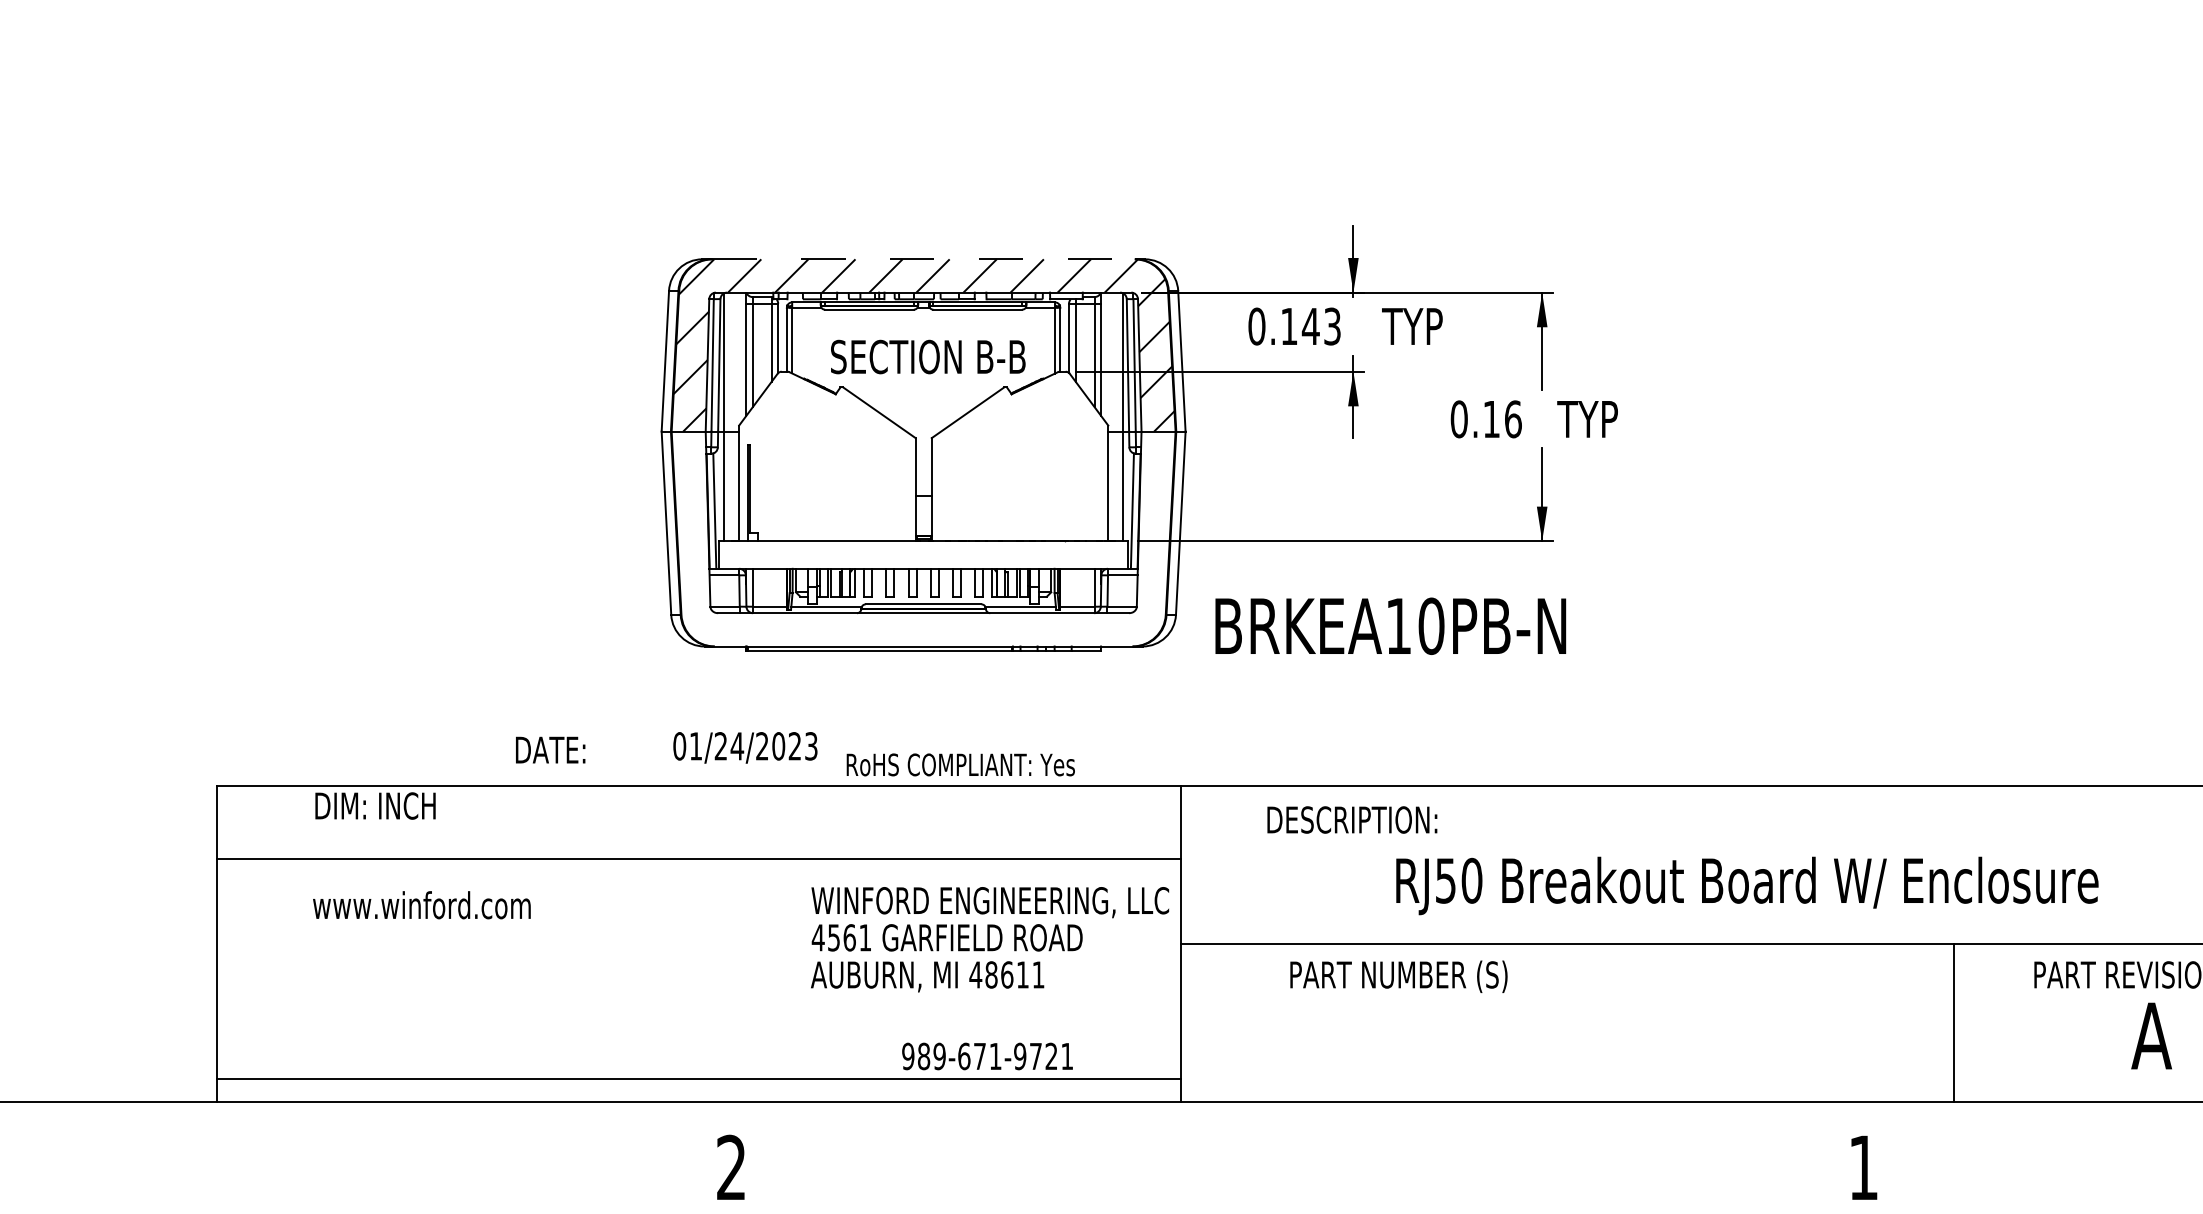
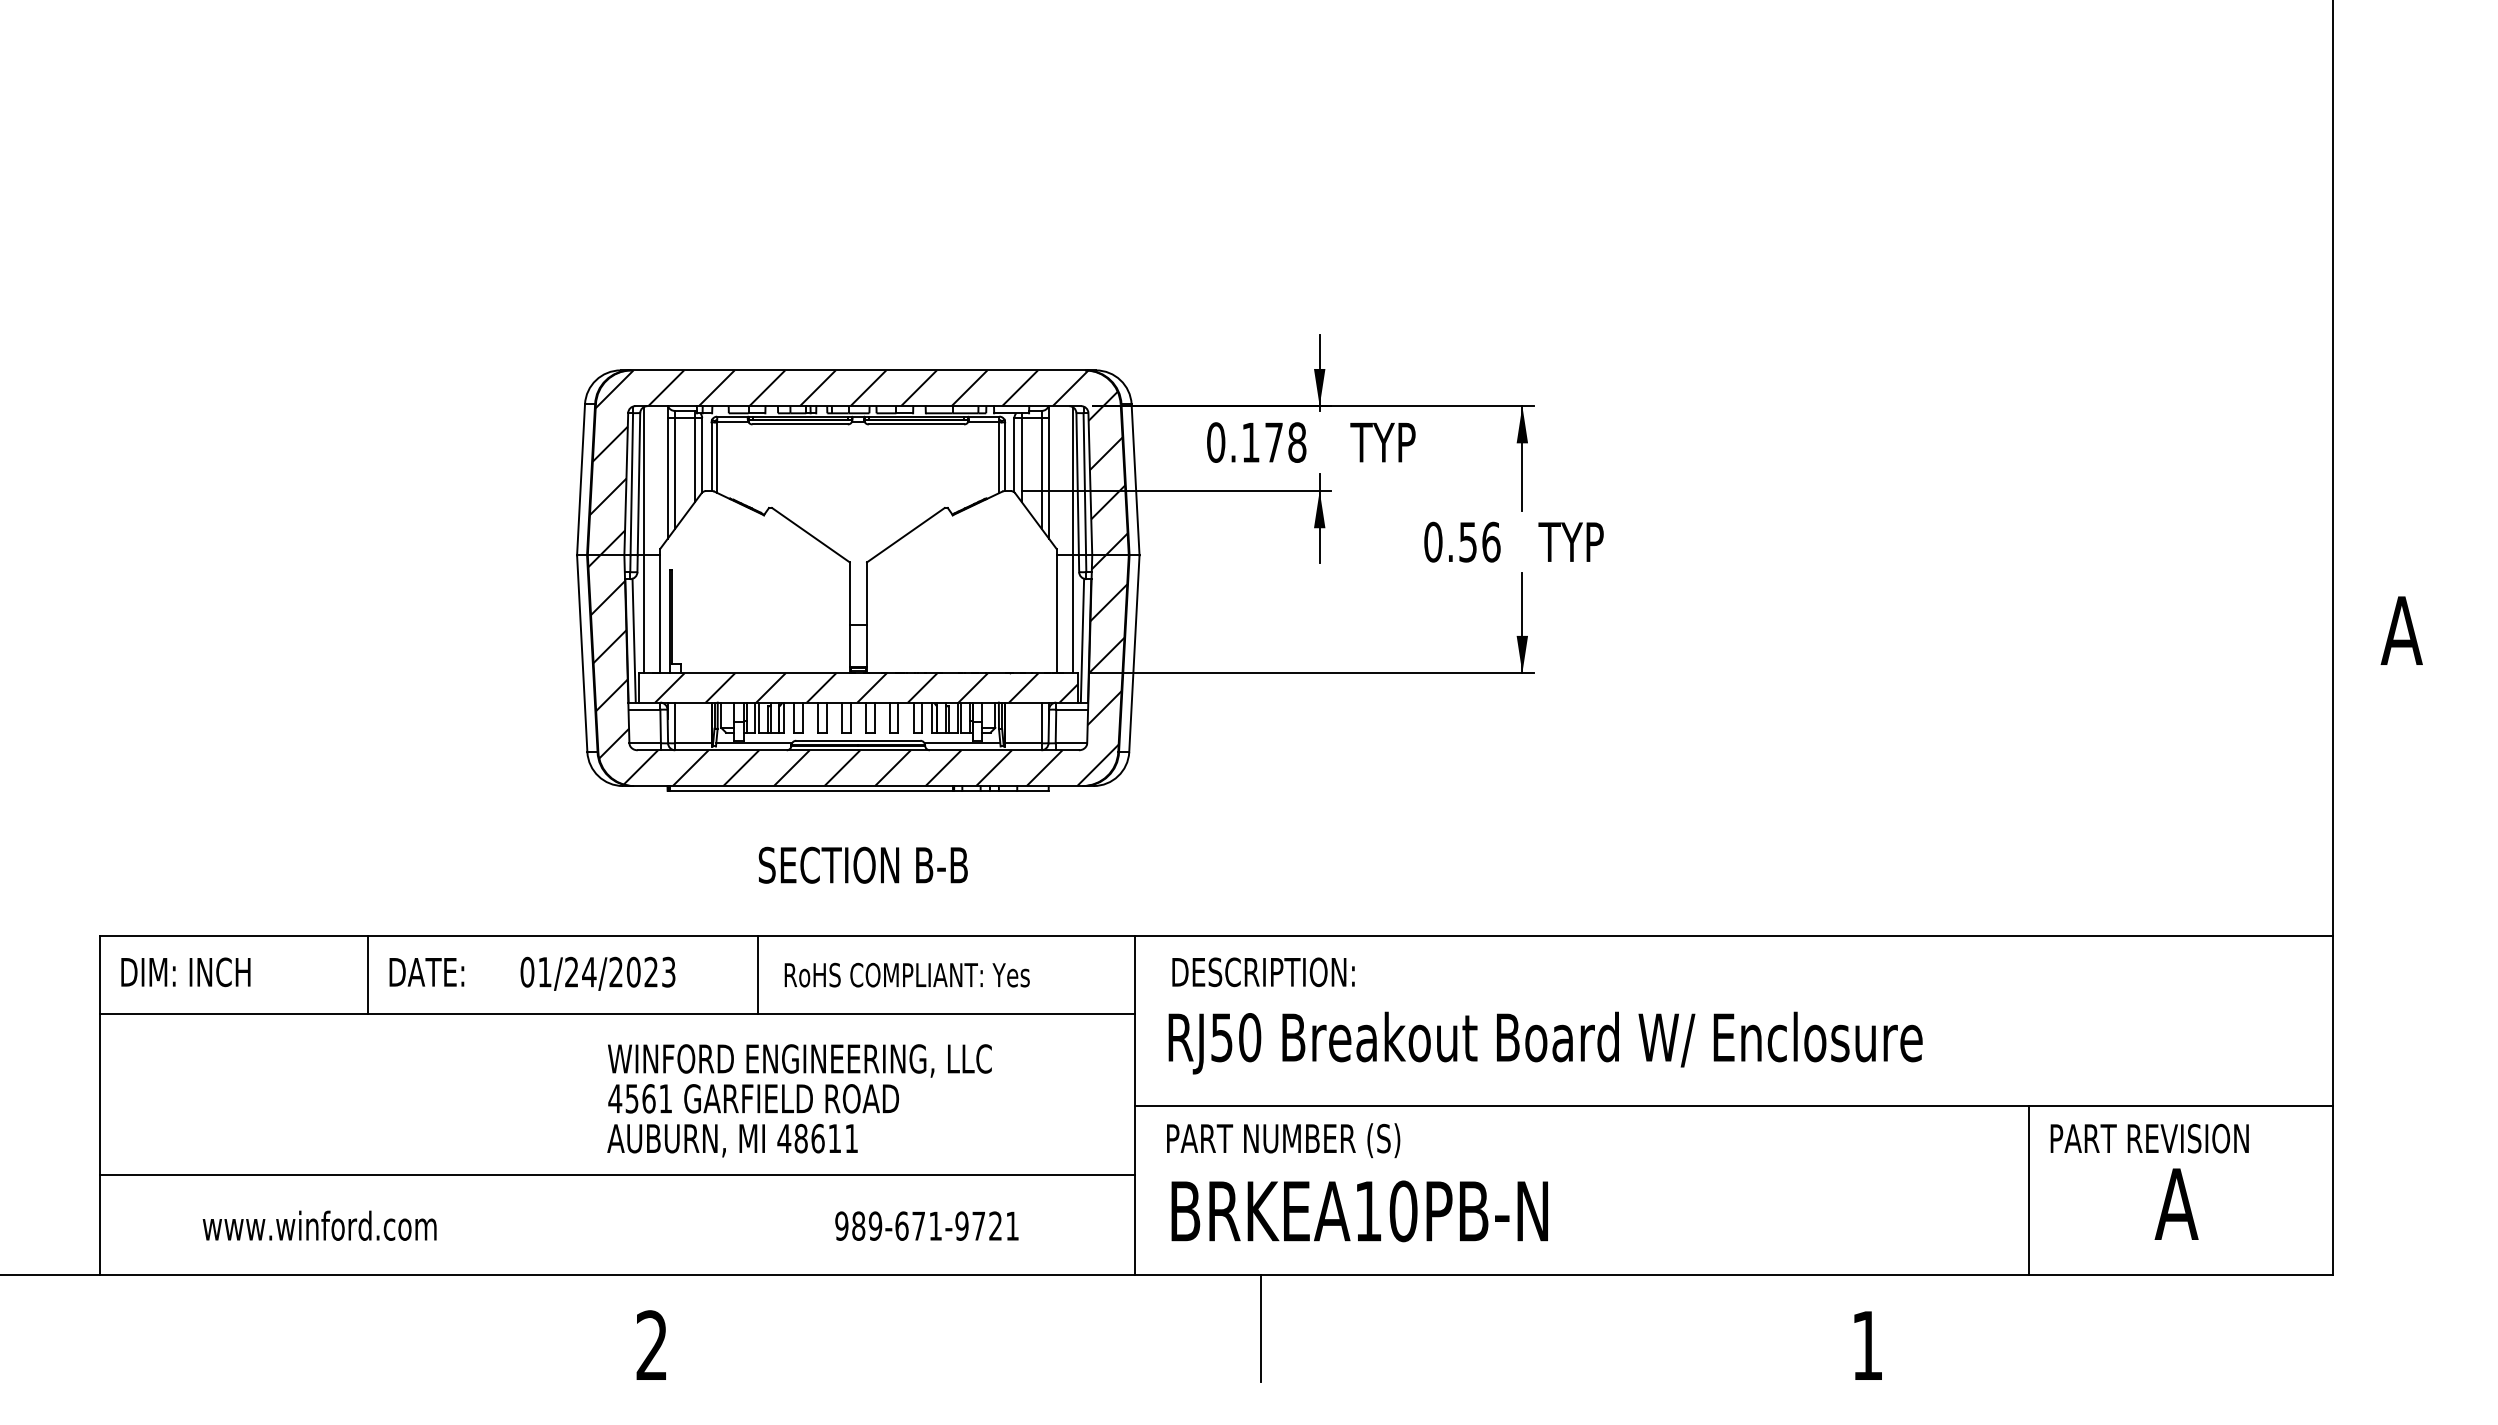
line: (923, 259) -> (858, 370), dashed -> solid
text: (1321, 326) -> (1285, 442), 0.143 -> 0.178
text: (927, 356) -> (862, 864), moved
text: (1491, 419) -> (1467, 542), 0.16 -> 0.56
hatch: (922, 538) -> (857, 670), added
hatch: (931, 554) -> (866, 687), added
text: (1390, 626) -> (1359, 1211), moved
text: (744, 747) -> (597, 973), moved
text: (550, 750) -> (426, 972), moved
text: (960, 764) -> (906, 974), moved
text: (375, 806) -> (185, 972), moved
text: (1352, 820) -> (1263, 972), moved
line: (466, 822) -> (367, 974), added
line: (829, 822) -> (757, 974), added
text: (1747, 885) -> (1545, 1042), moved
text: (421, 904) -> (319, 1225), moved
text: (989, 939) -> (799, 1100), moved
text: (1398, 976) -> (1283, 1140), moved
line: (1954, 1022) -> (2028, 1189), moved
line: (698, 1079) -> (616, 1175), moved
line: (1298, 1151) -> (1260, 1328), added

